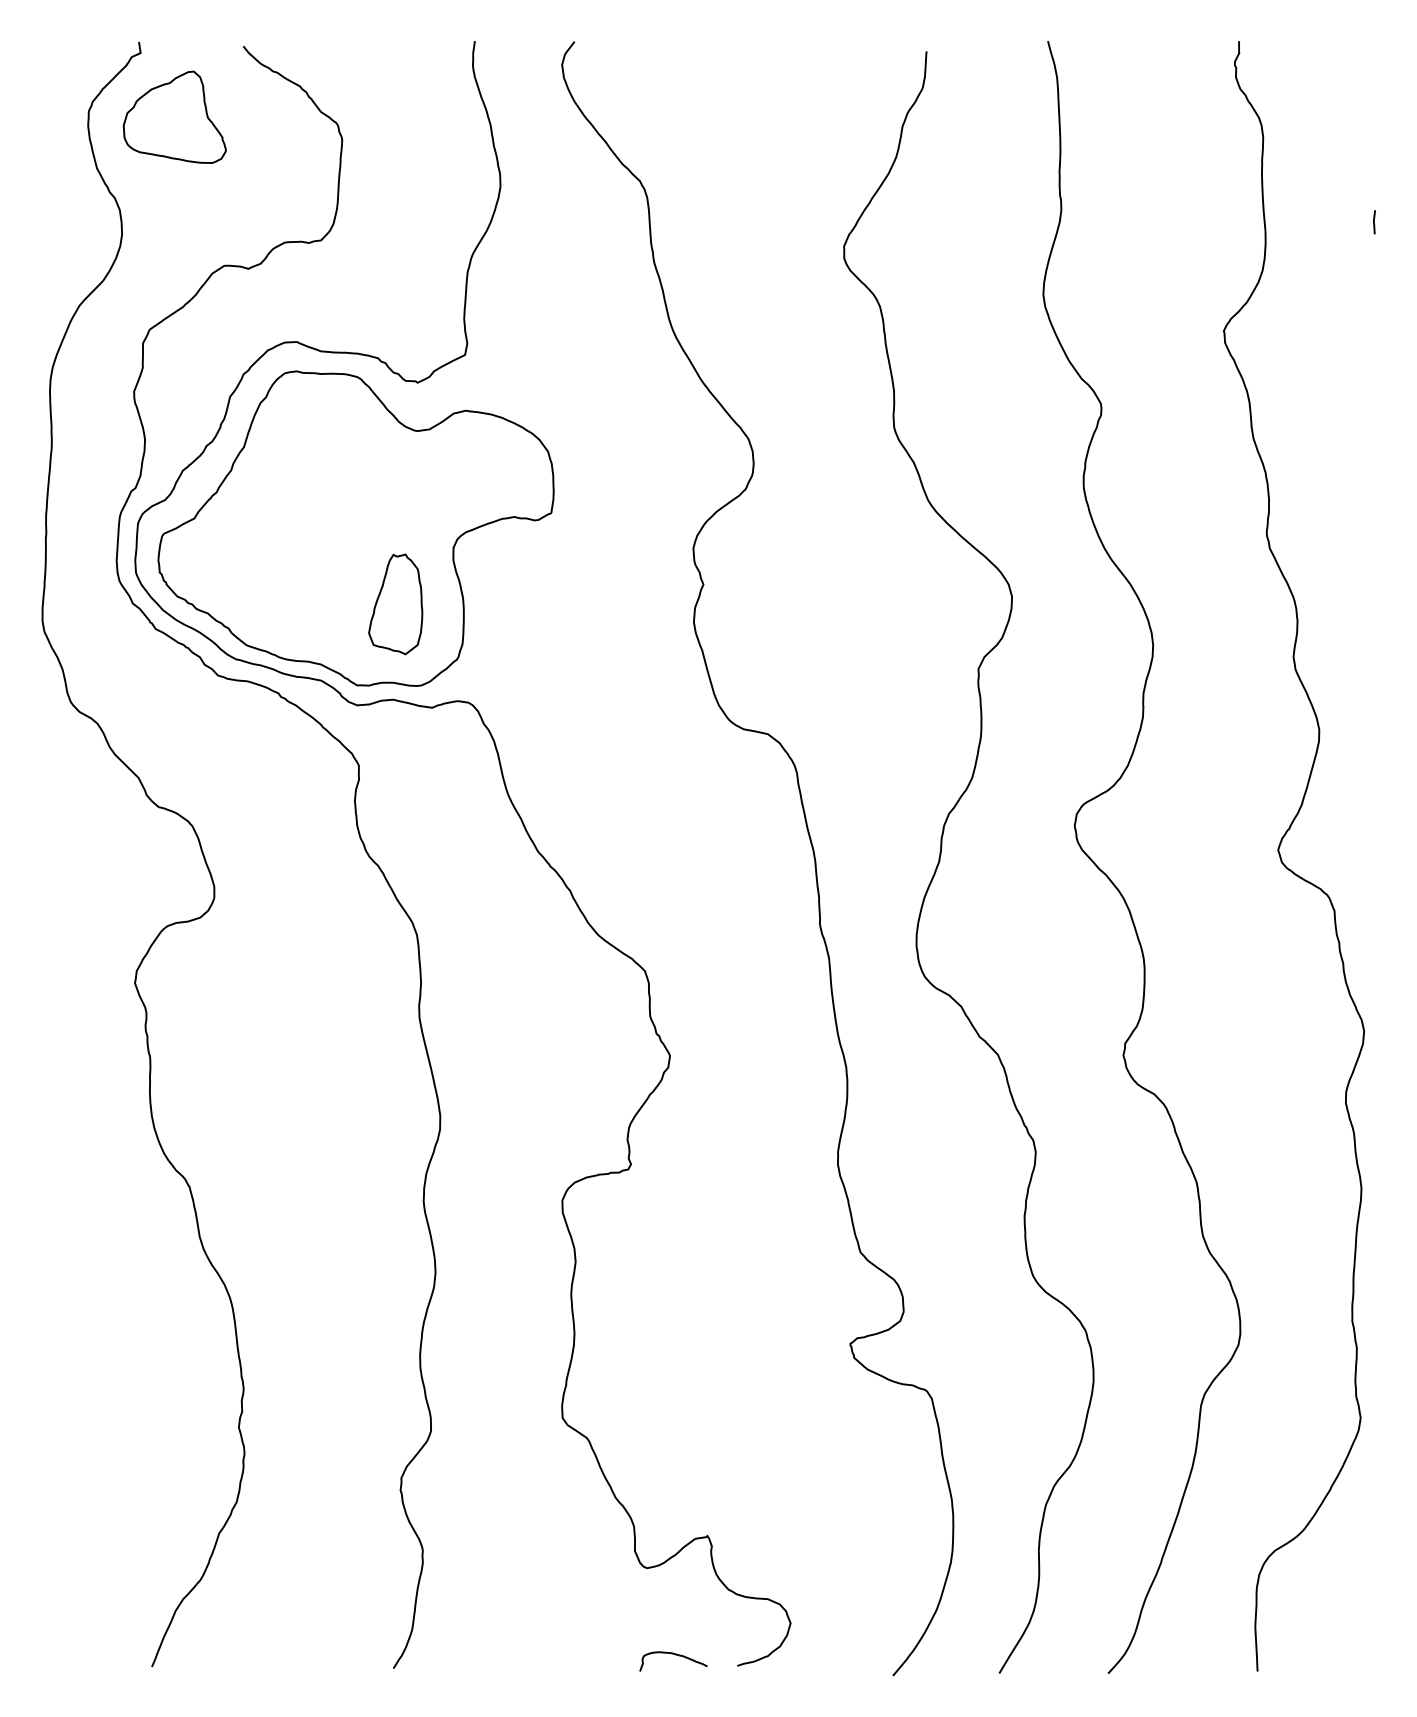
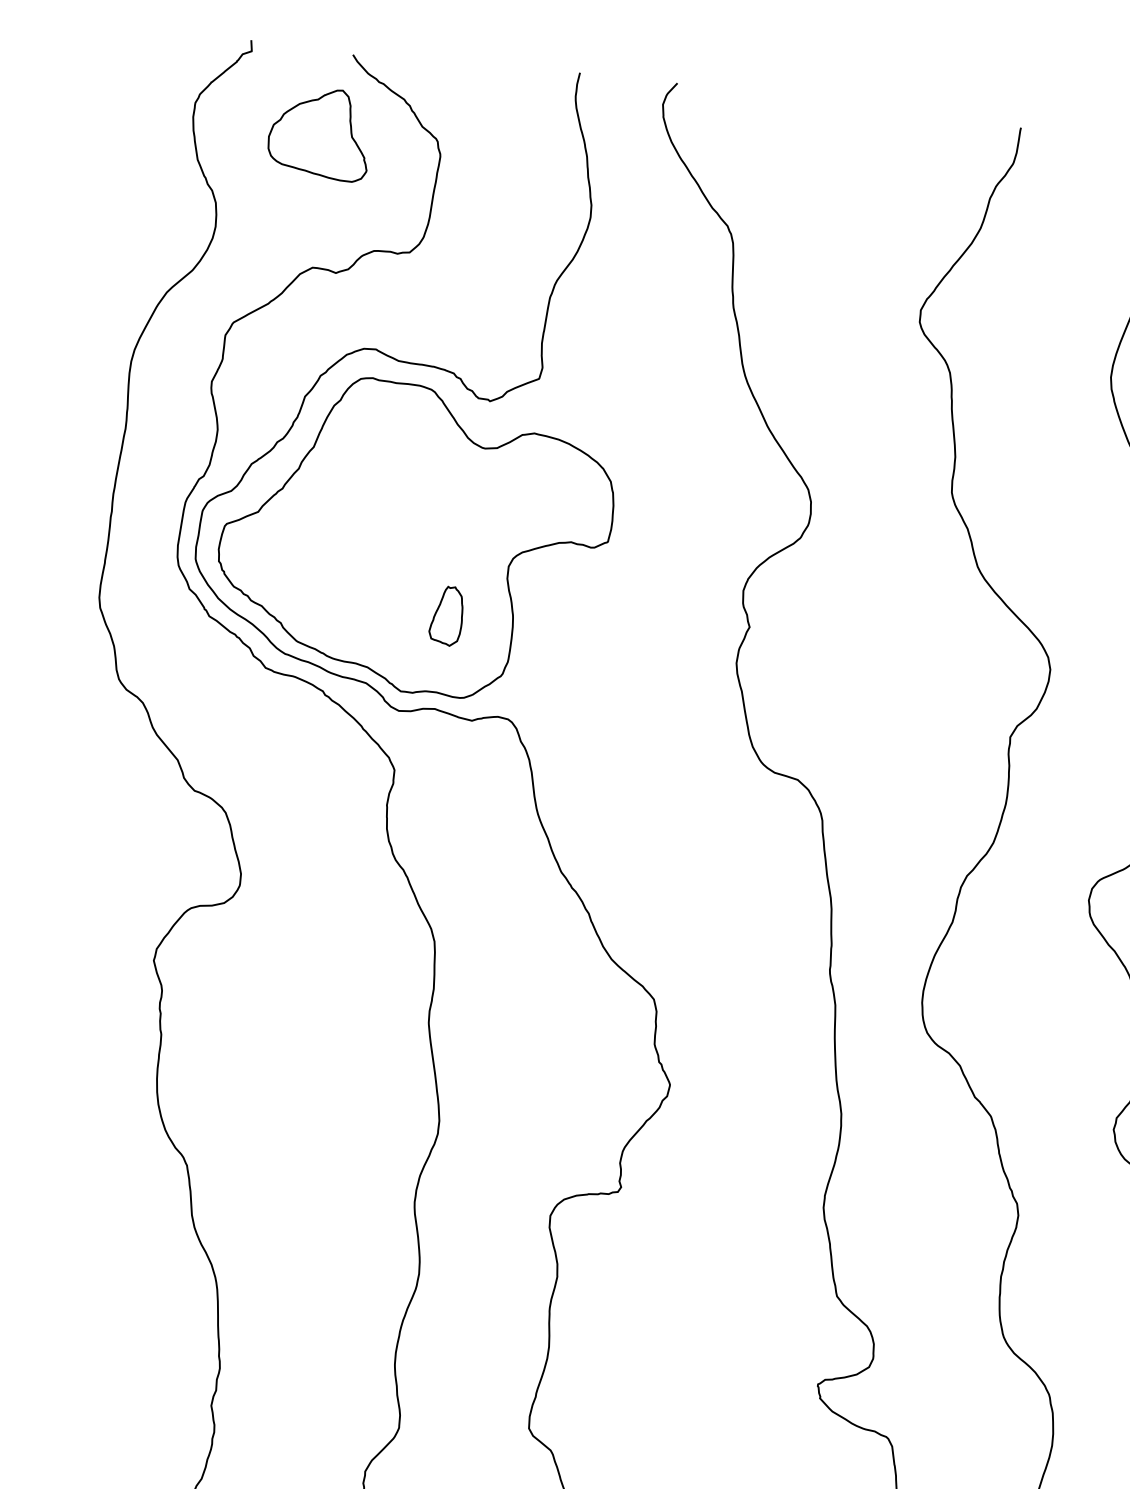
part: (174, 116) -> (319, 132), moved
part: (395, 604) -> (446, 616), size x0.6

